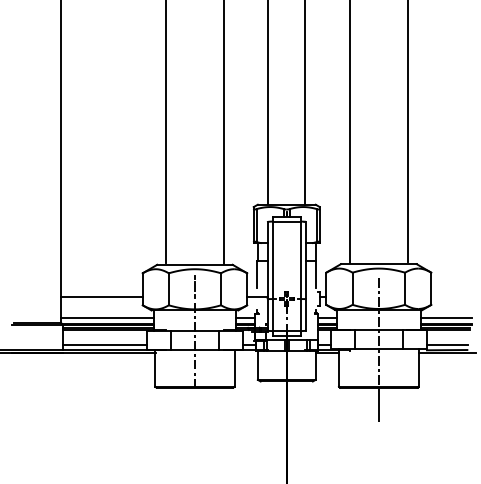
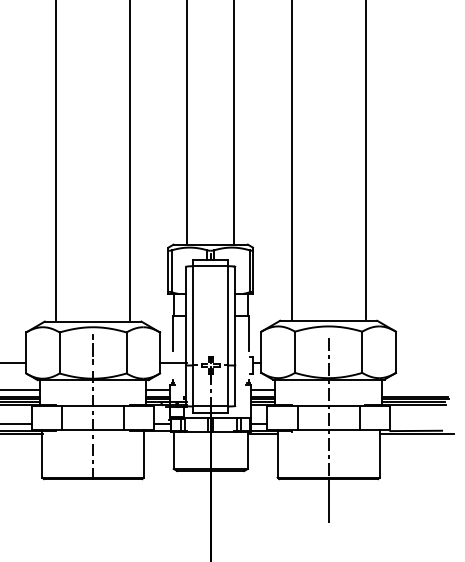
line: (445, 318) -> (414, 390), removed
line: (446, 344) -> (415, 423), removed

